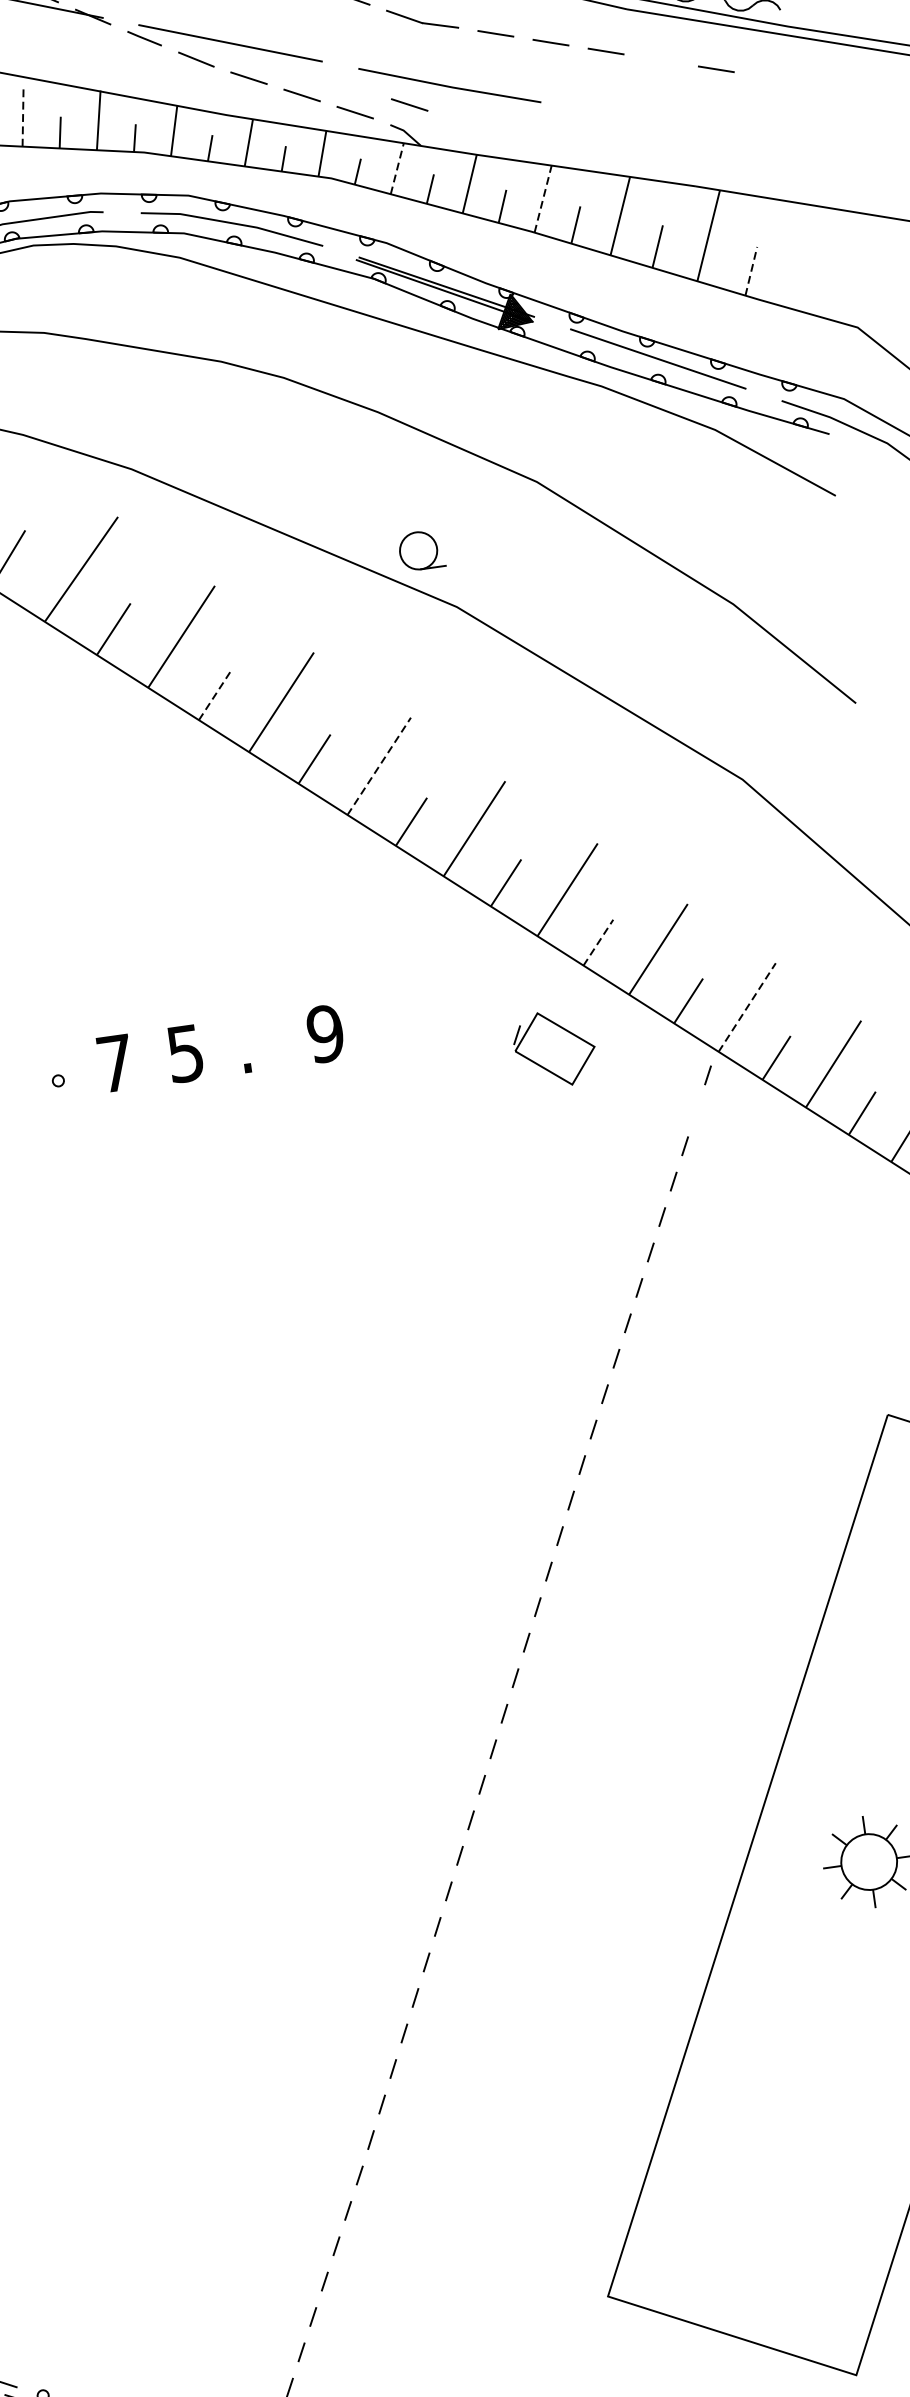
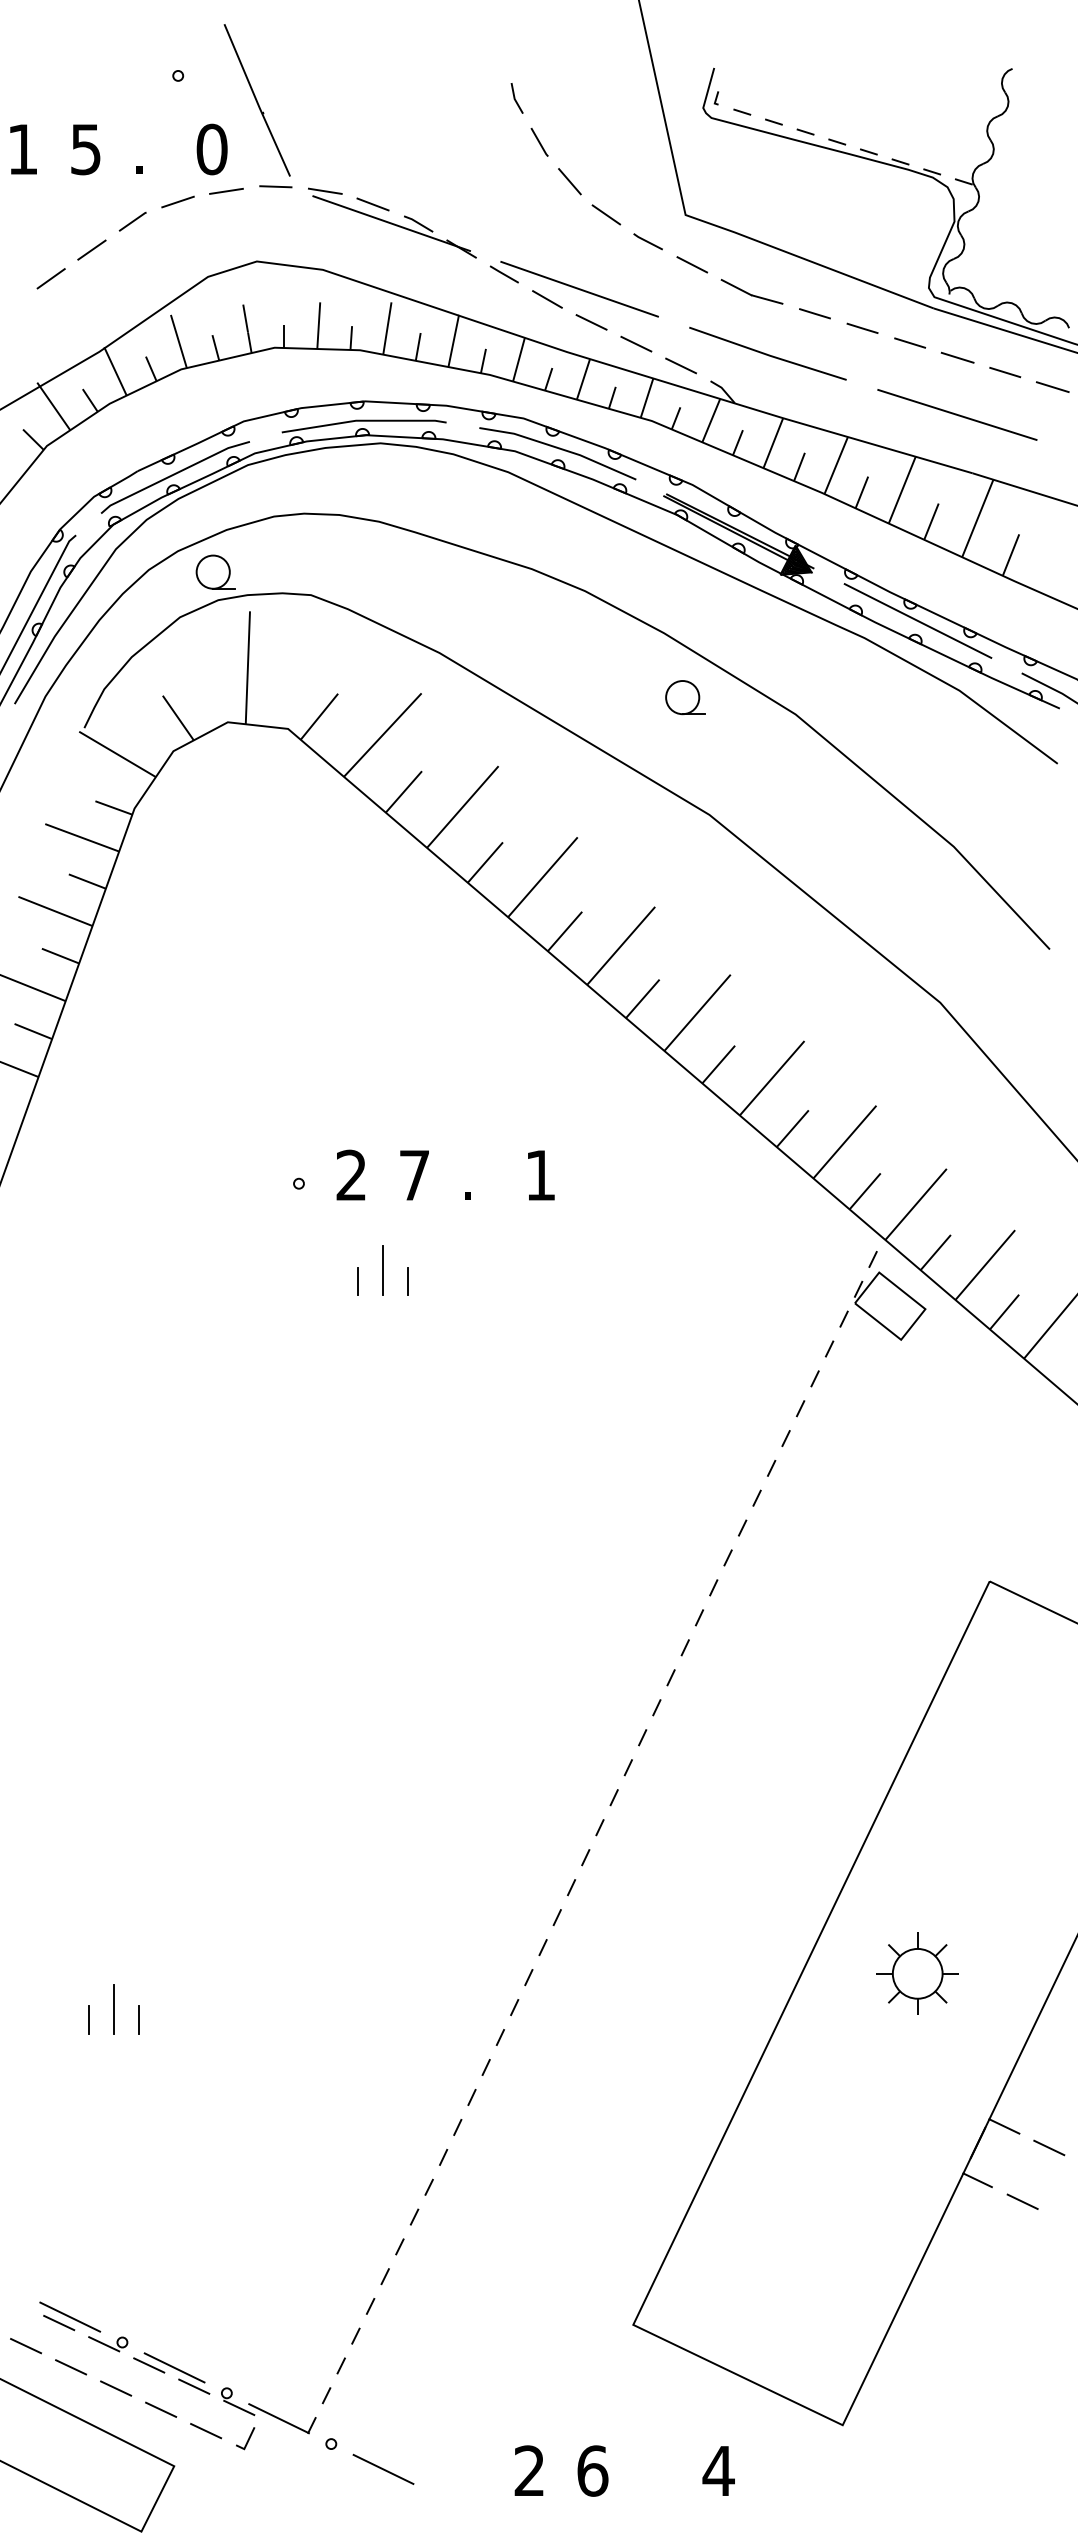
line: (660, 60) -> (957, 357), added
line: (771, 78) -> (1052, 387), added
line: (408, 104) -> (729, 365), removed
line: (23, 116) -> (387, 328), dashed -> solid
line: (669, 123) -> (957, 414), added
line: (397, 168) -> (711, 420), dashed -> solid
line: (543, 199) -> (836, 465), dashed -> solid
line: (751, 270) -> (1011, 554), dashed -> solid
part: (421, 550) -> (685, 697), moved
line: (215, 694) -> (485, 862), dashed -> solid
line: (379, 765) -> (621, 945), dashed -> solid
line: (599, 942) -> (793, 1128), dashed -> solid
line: (747, 1007) -> (916, 1204), dashed -> solid
text: (325, 1034) -> (540, 1175), 9 -> 1
part: (555, 1048) -> (890, 1305), moved
text: (185, 1053) -> (414, 1175), 5 -> 7
text: (114, 1062) -> (350, 1174), 7 -> 2
line: (165, 1164) -> (383, 1270), added
line: (195, 1172) -> (408, 1281), added
line: (139, 1180) -> (358, 1281), added
line: (10, 2035) -> (138, 2020), added

